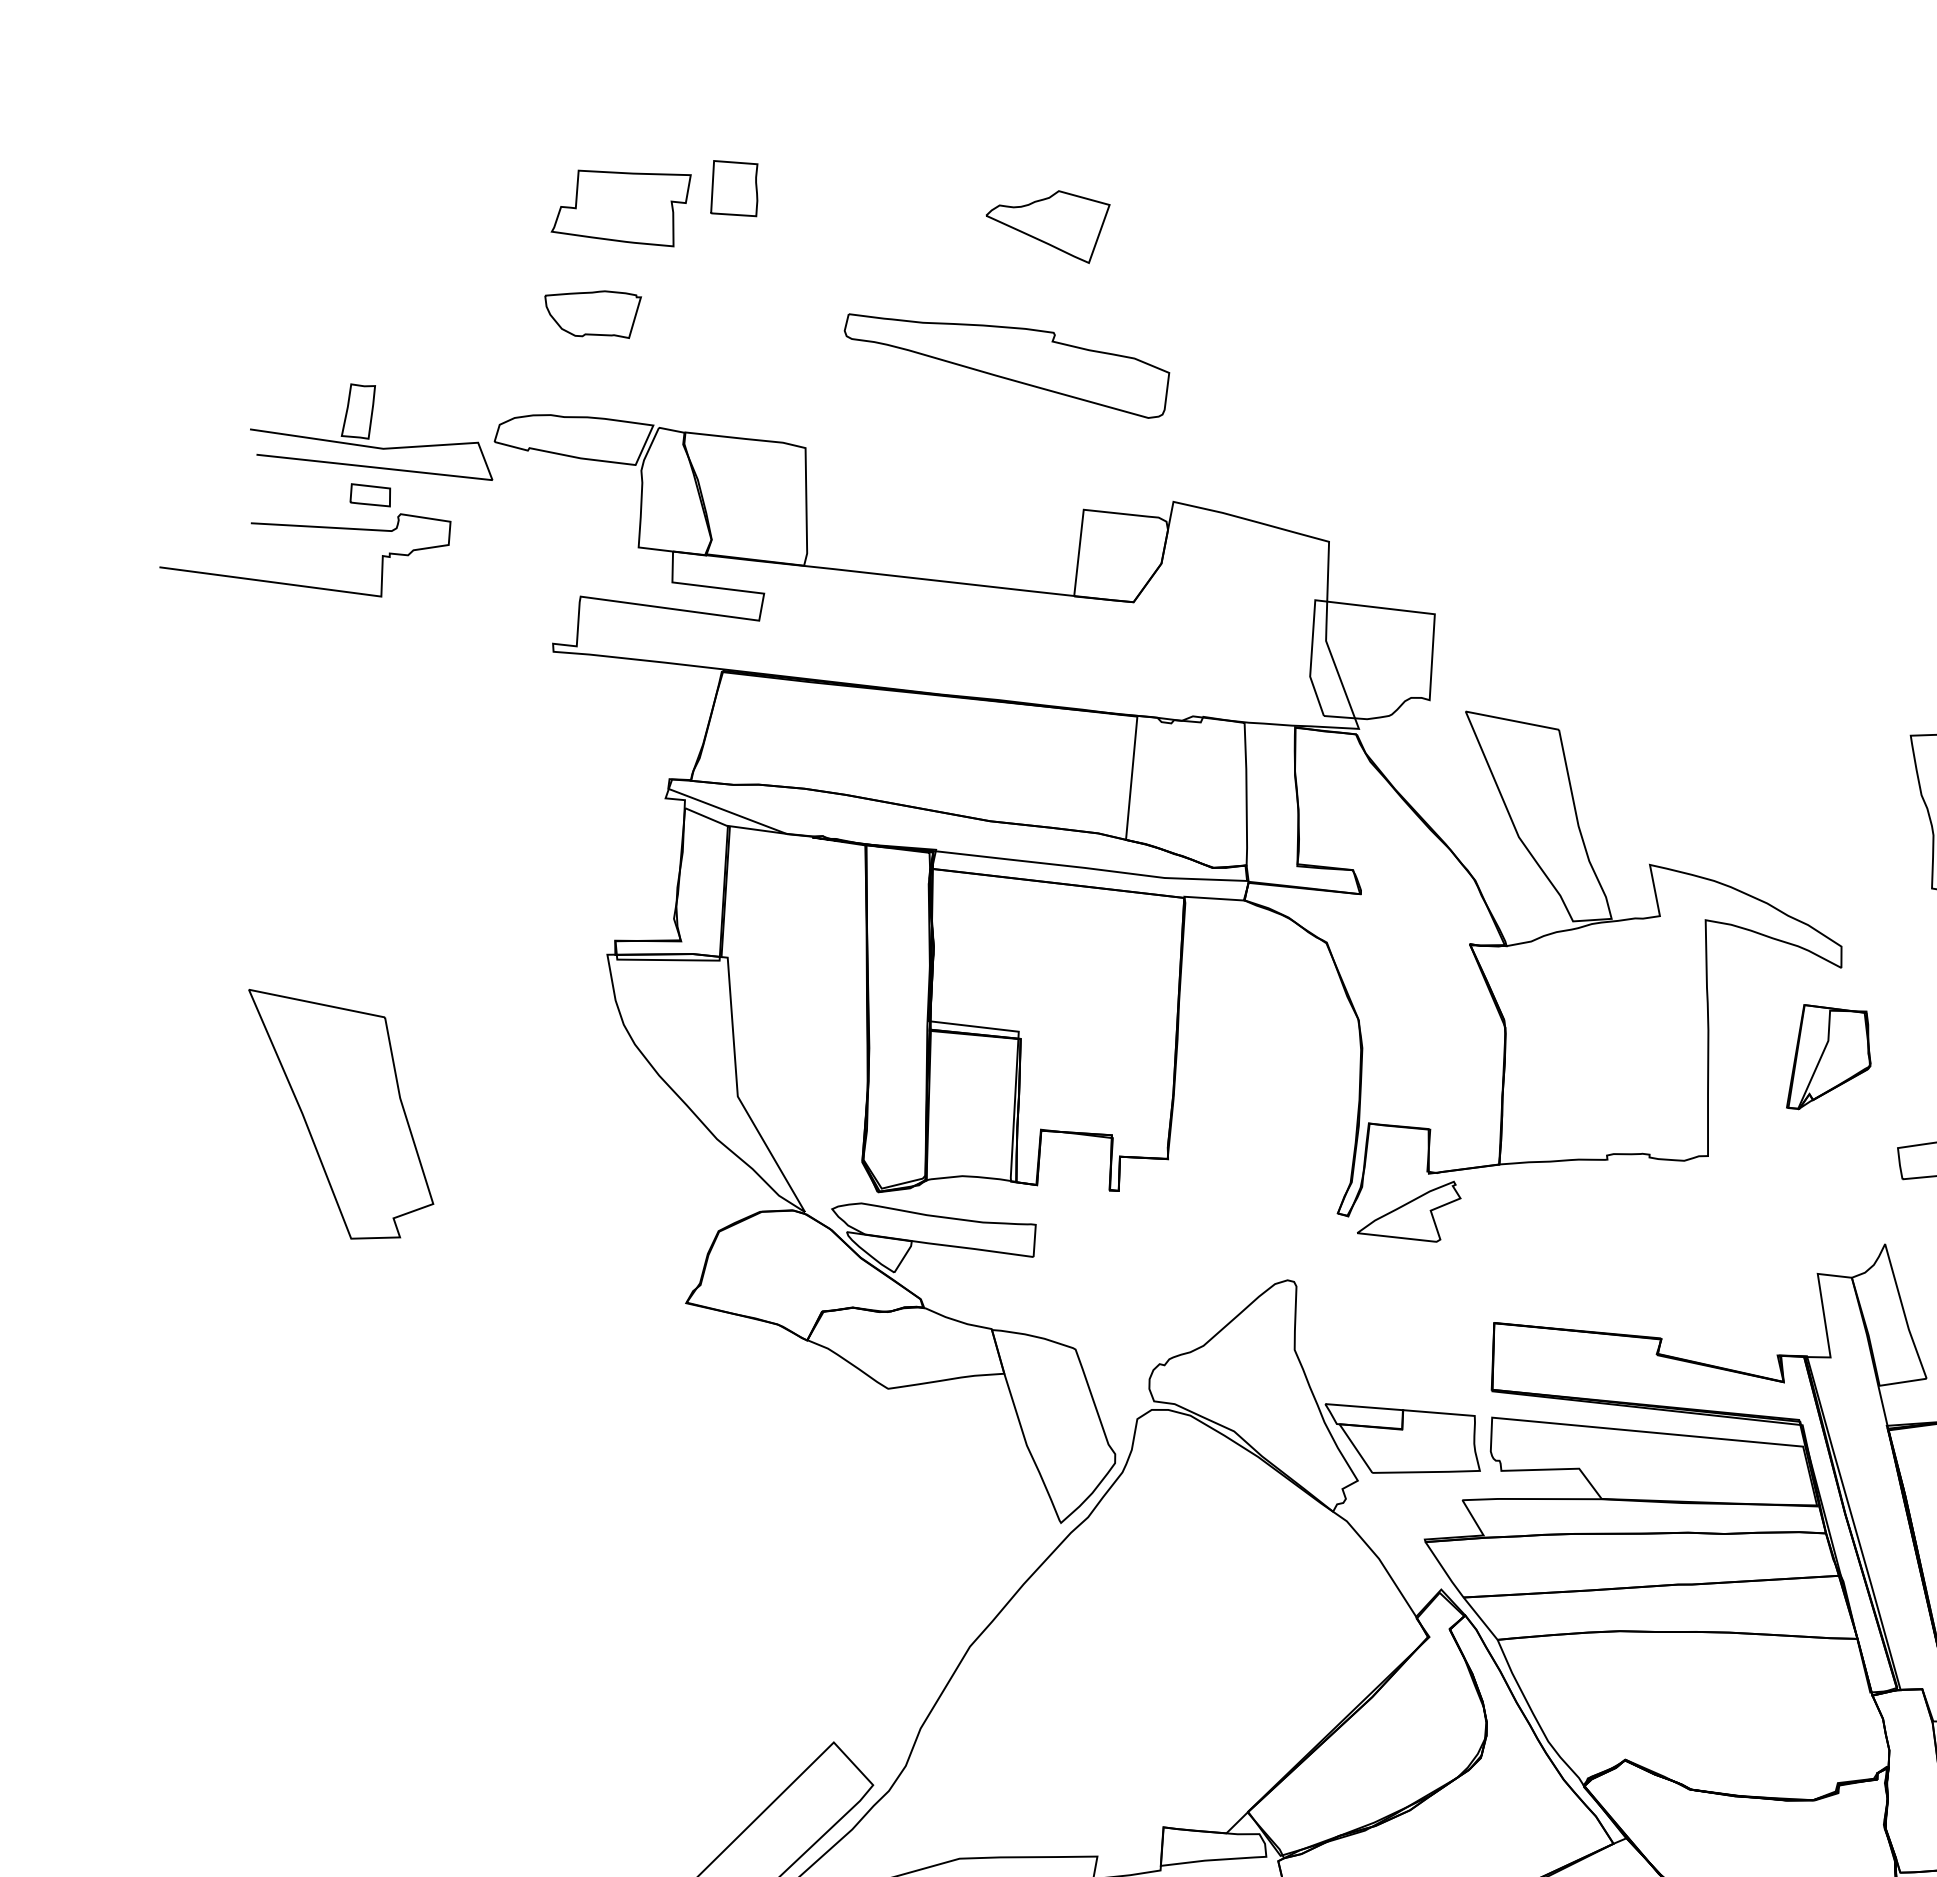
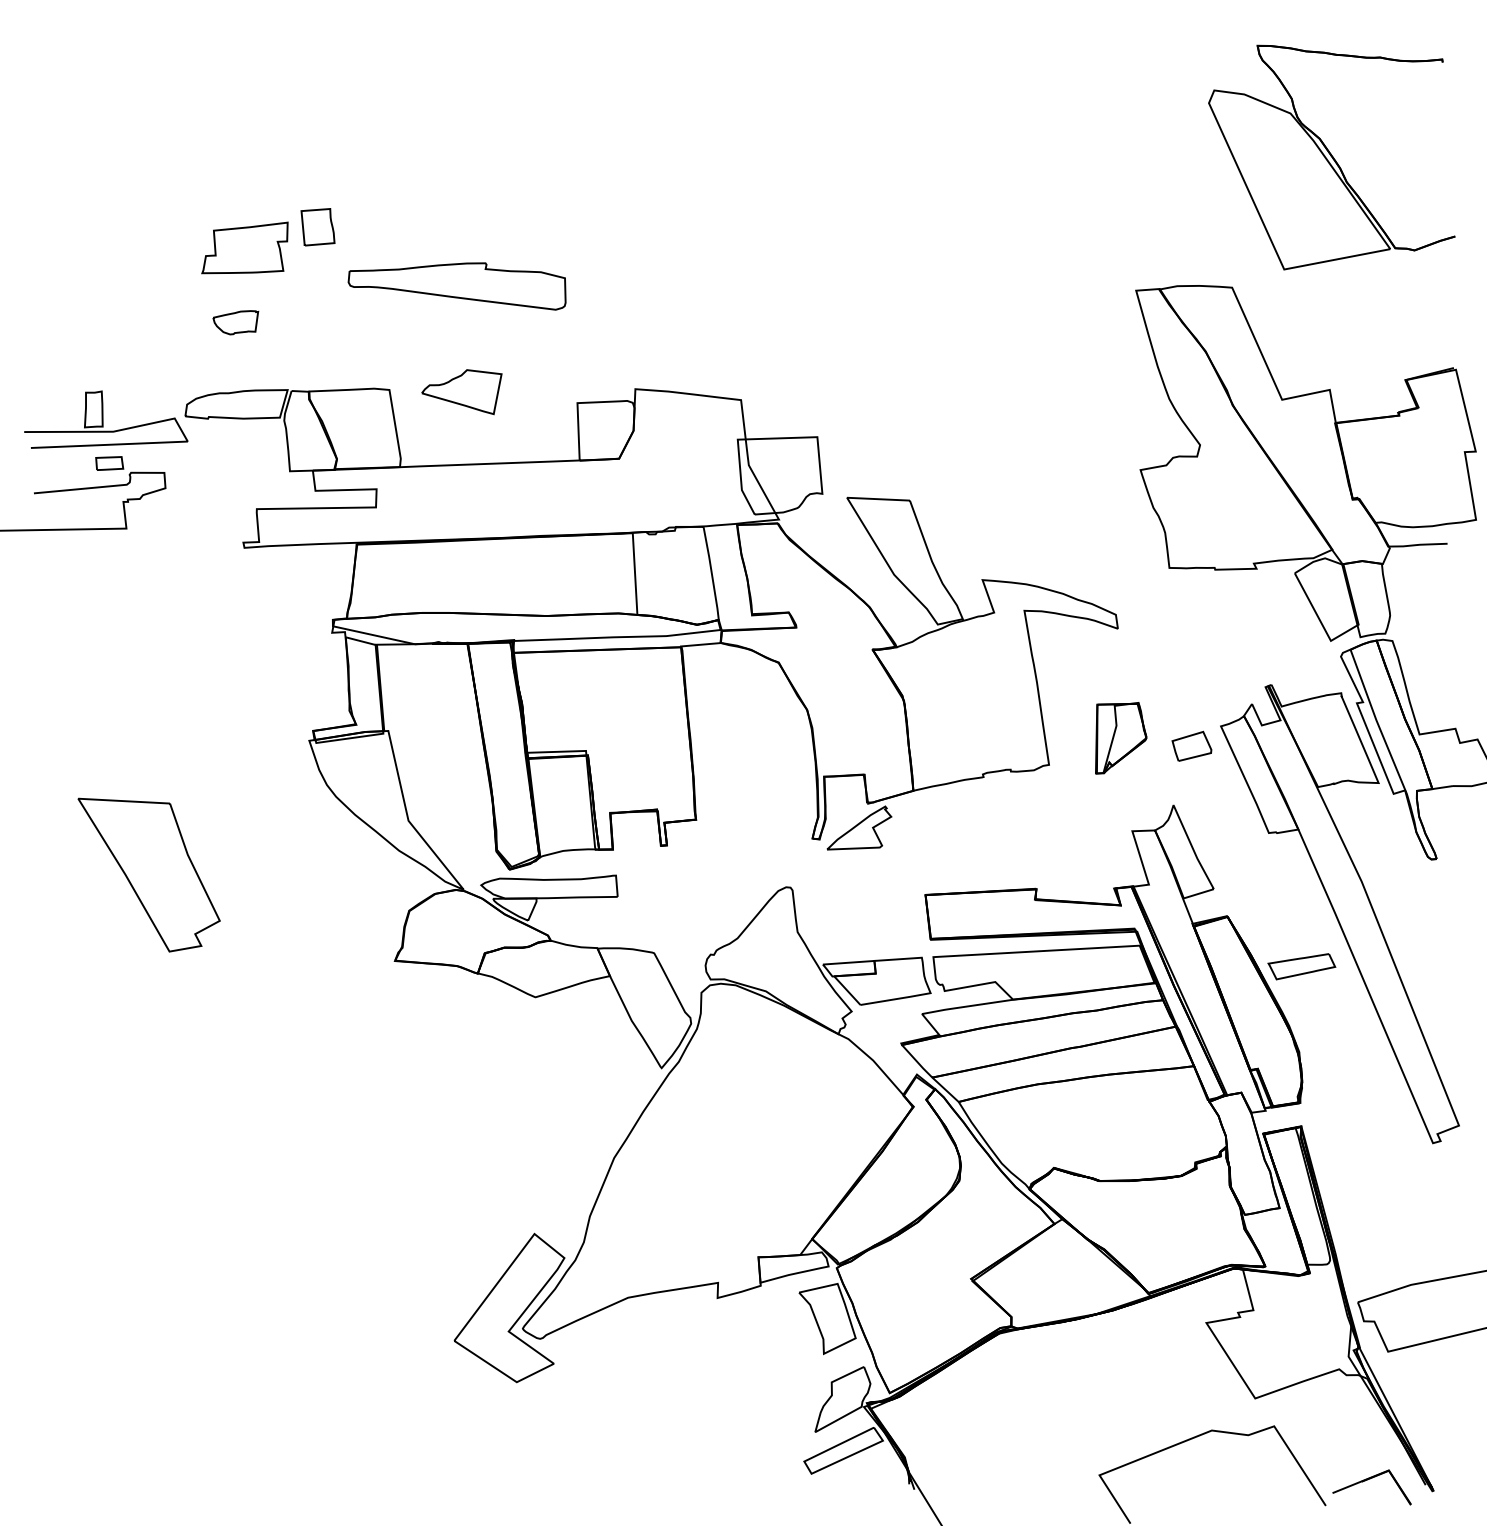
part: (1045, 223) -> (461, 392), moved
part: (590, 312) -> (235, 322), size x0.71
part: (1005, 361) -> (456, 286), moved
part: (1832, 1061) -> (1121, 738), moved

